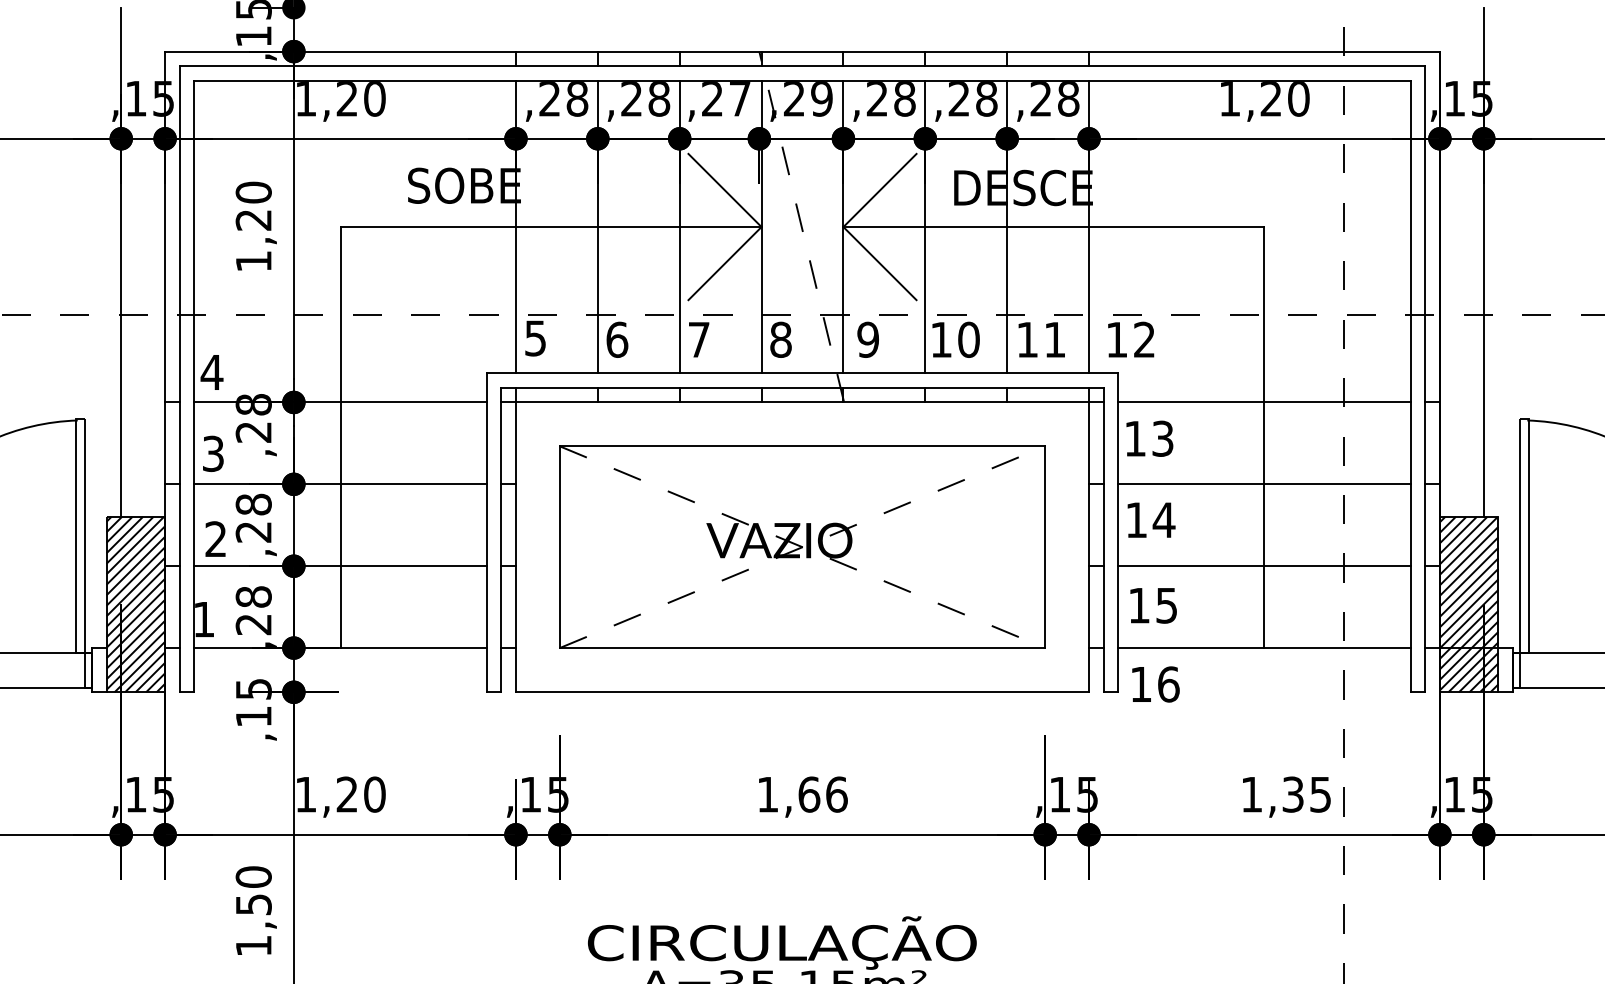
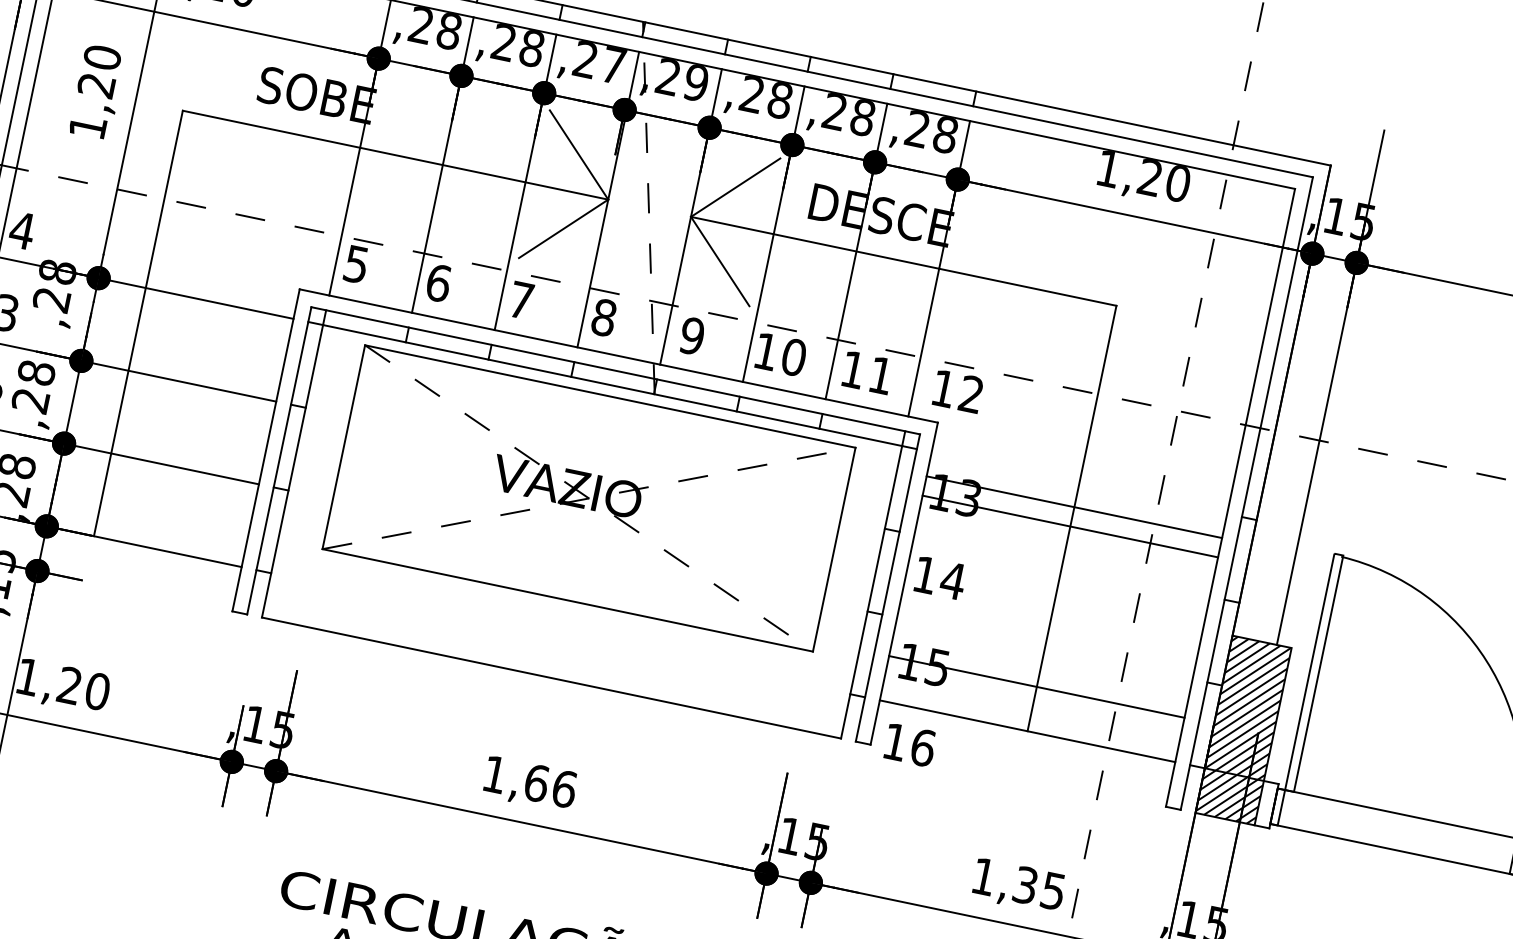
line: (1264, 402) -> (1070, 526), moved
line: (1264, 484) -> (1074, 507), moved
part: (802, 546) -> (589, 497), moved
line: (1264, 566) -> (1036, 687), moved

